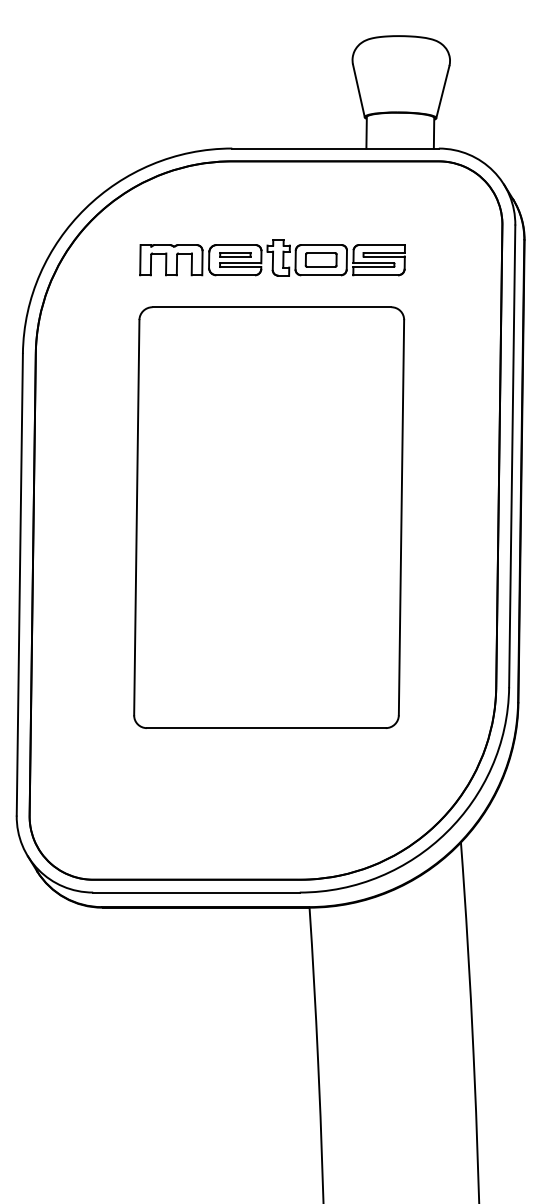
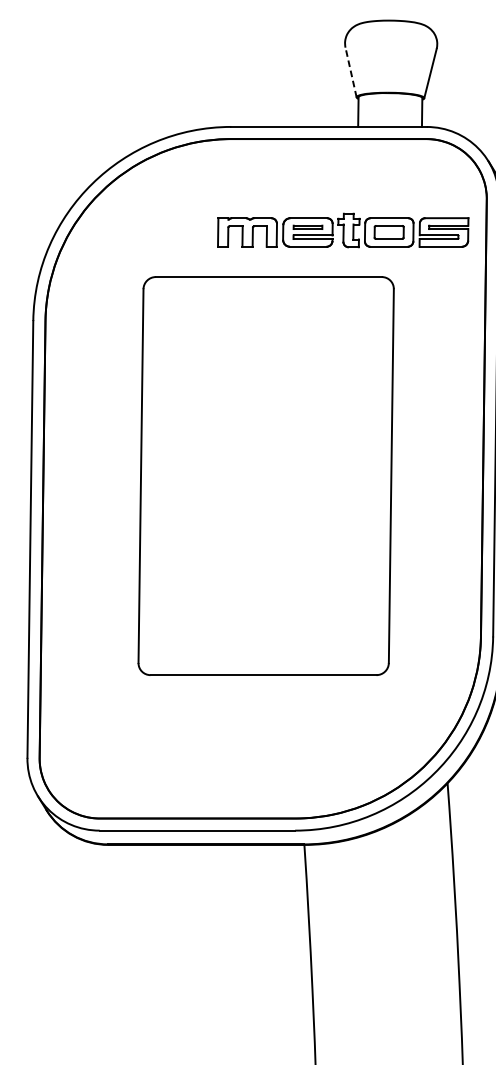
line: (358, 91) -> (350, 73), solid -> dashed
part: (272, 257) -> (343, 230), moved

